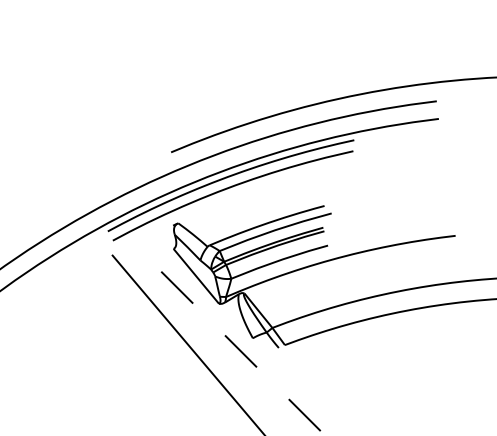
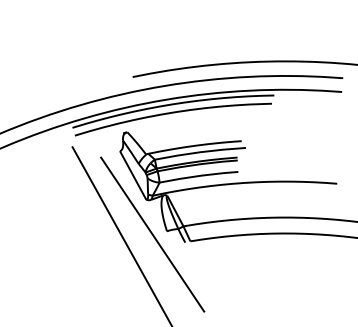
line: (235, 345) -> (152, 234), dashed -> solid

